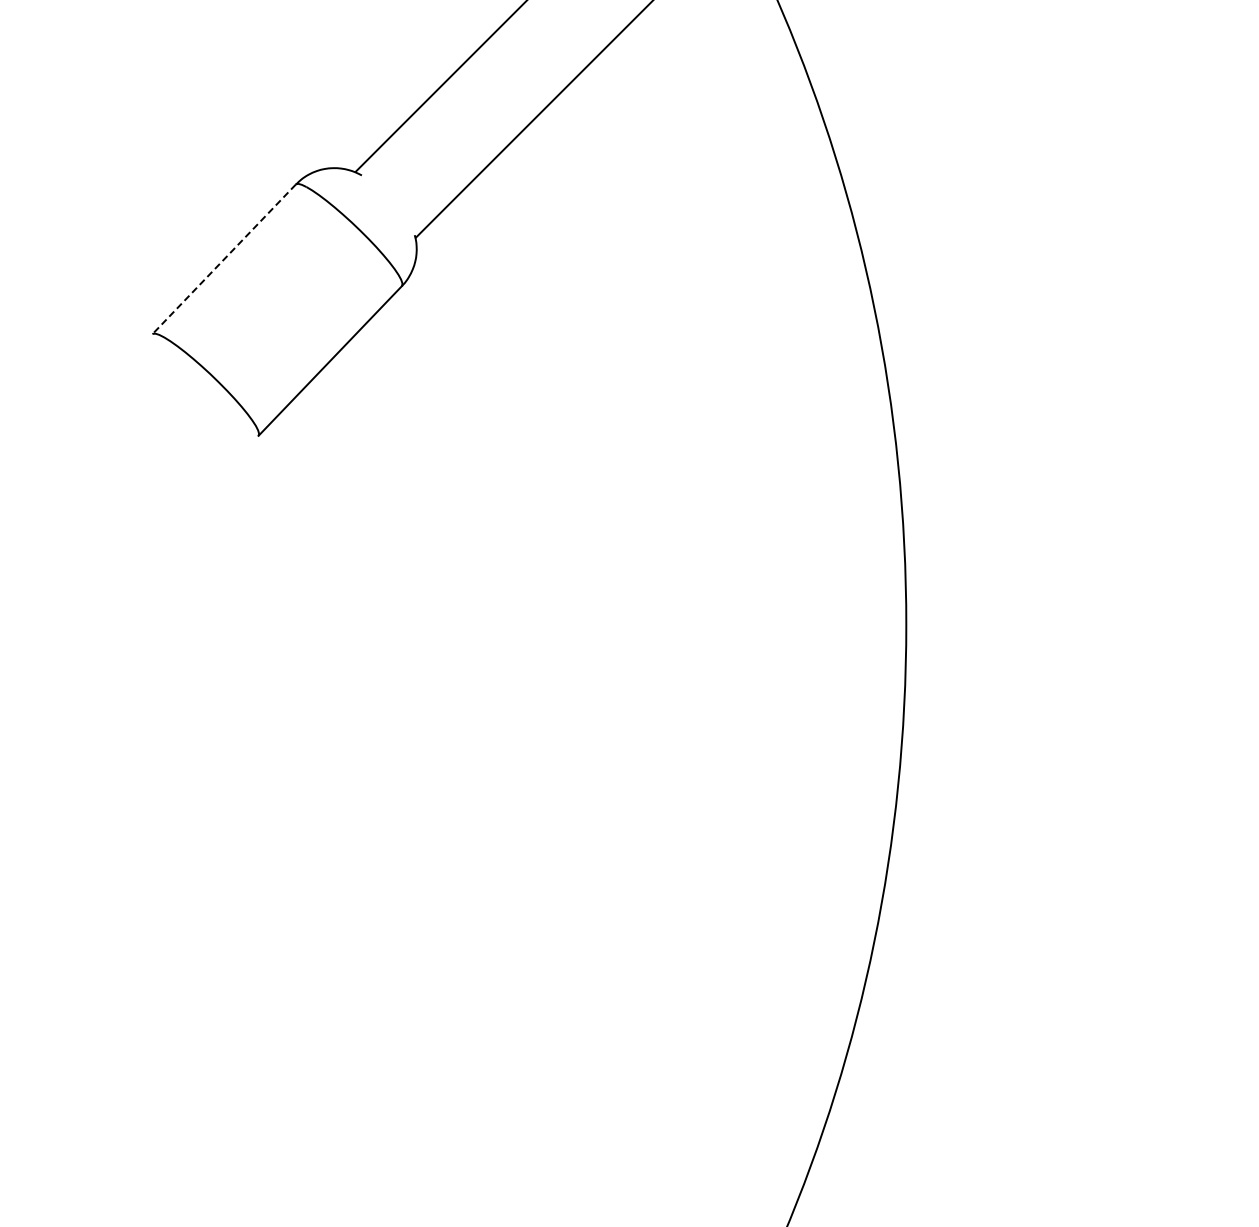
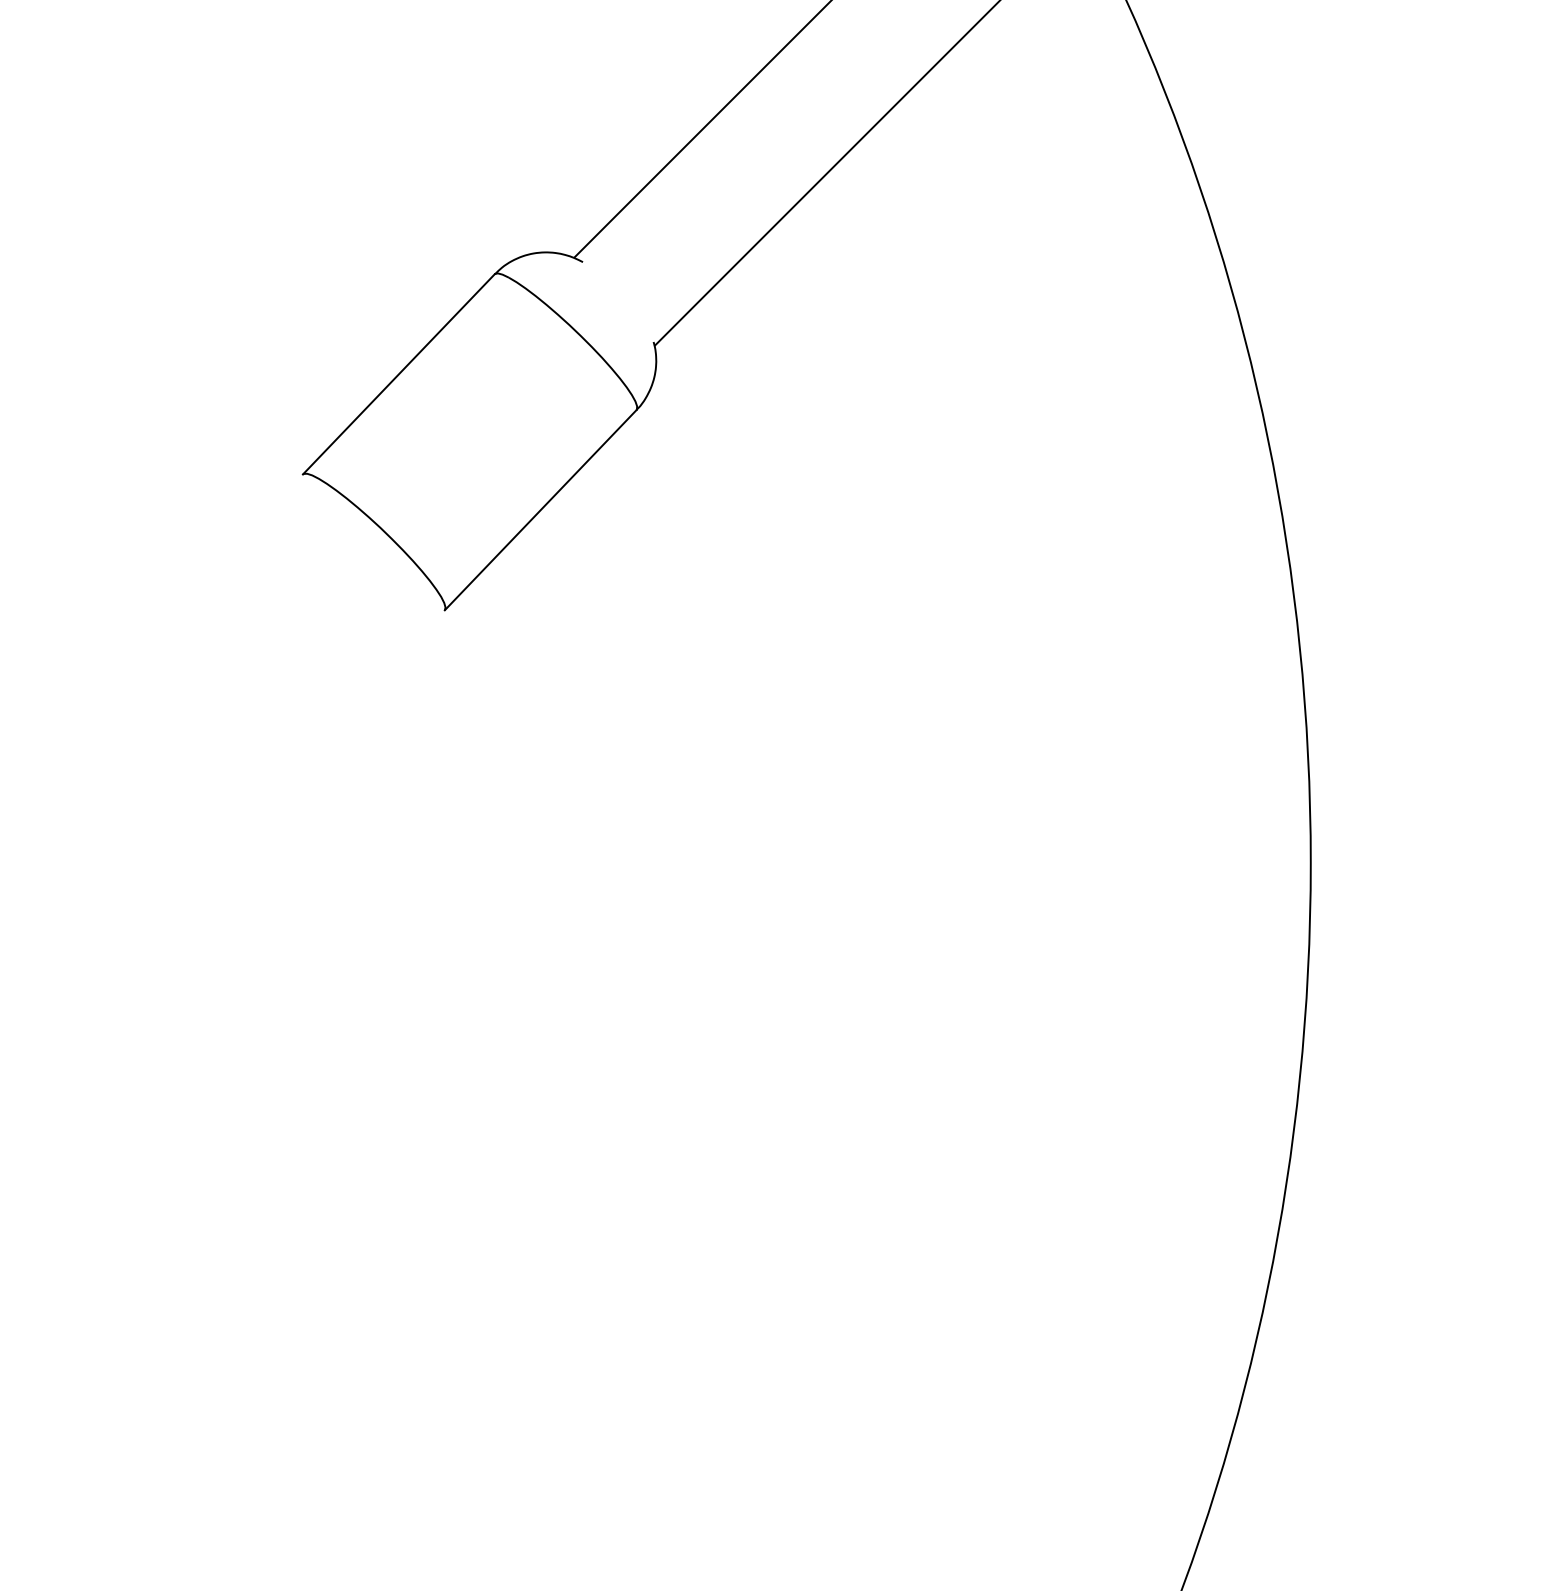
line: (224, 259) -> (399, 374), dashed -> solid

